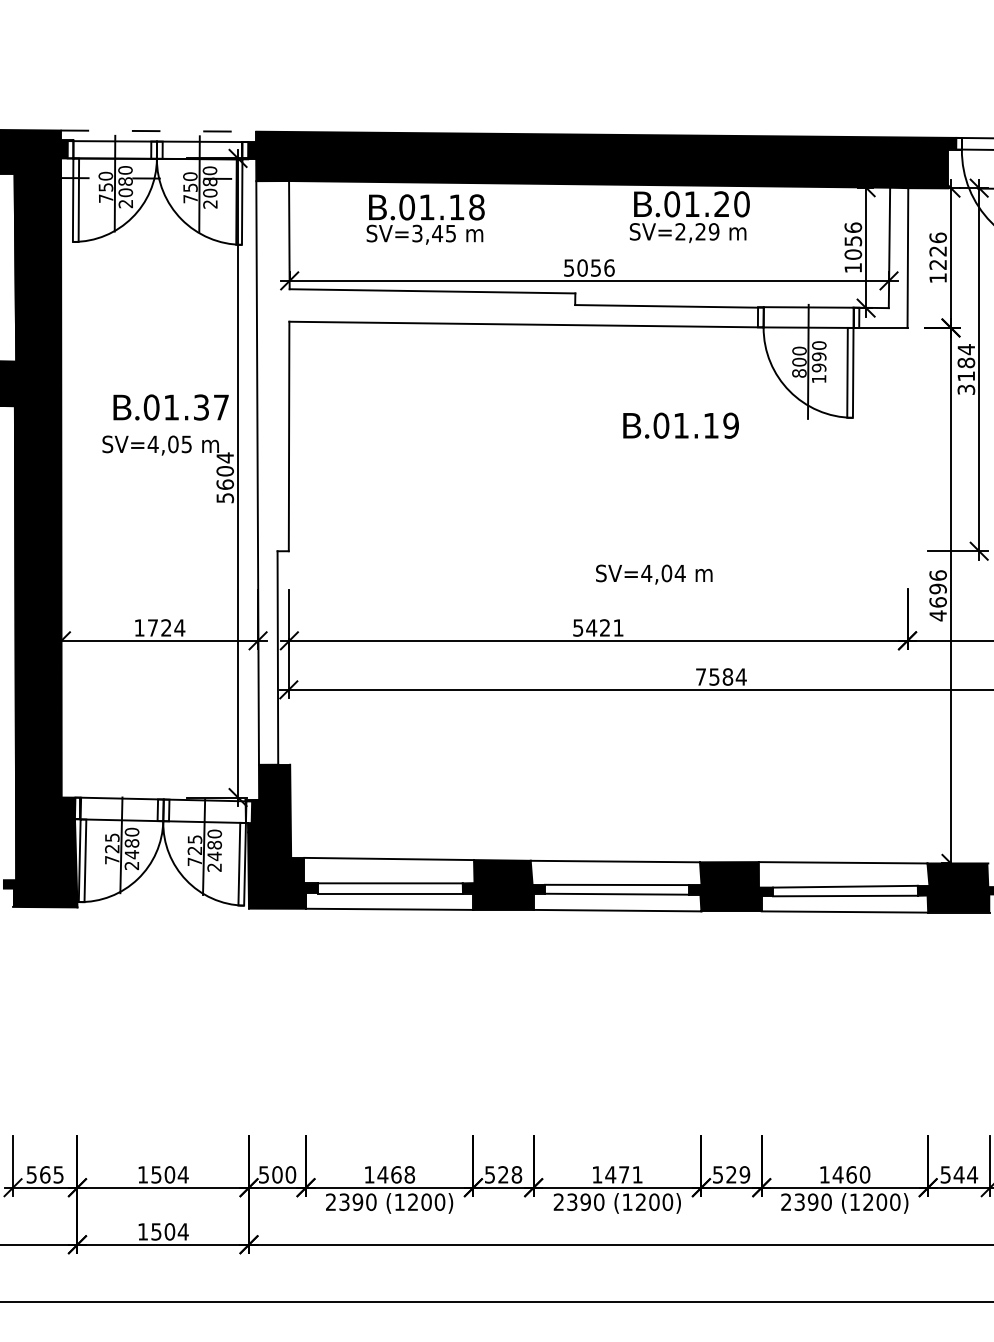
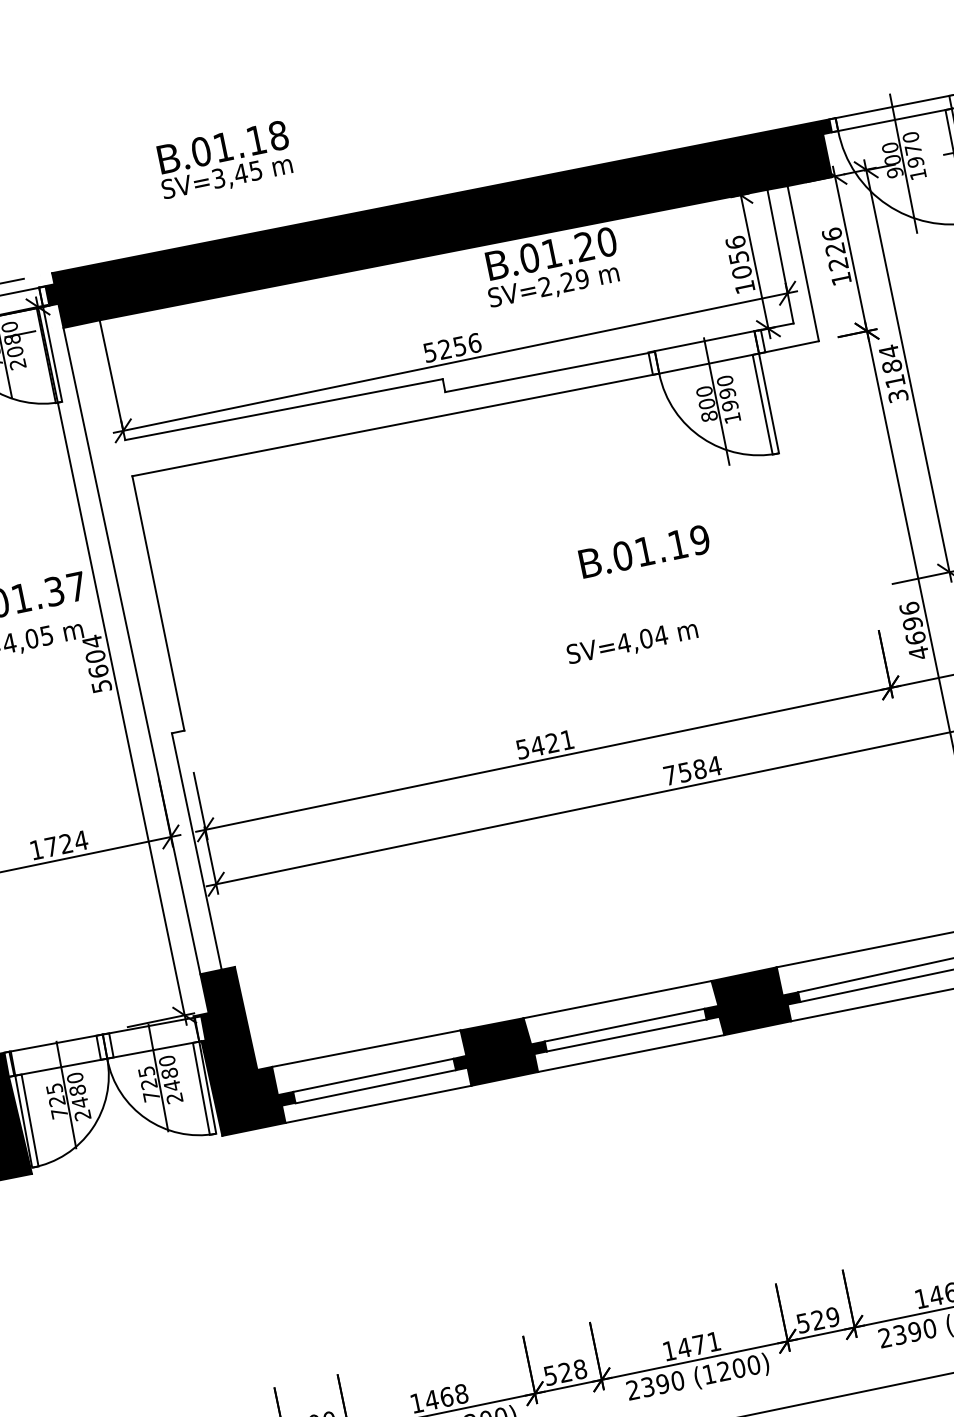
text: (425, 219) -> (224, 160), moved
text: (582, 267) -> (444, 348), 5056 -> 5256
text: (680, 425) -> (643, 551), moved
text: (654, 574) -> (632, 642), moved

